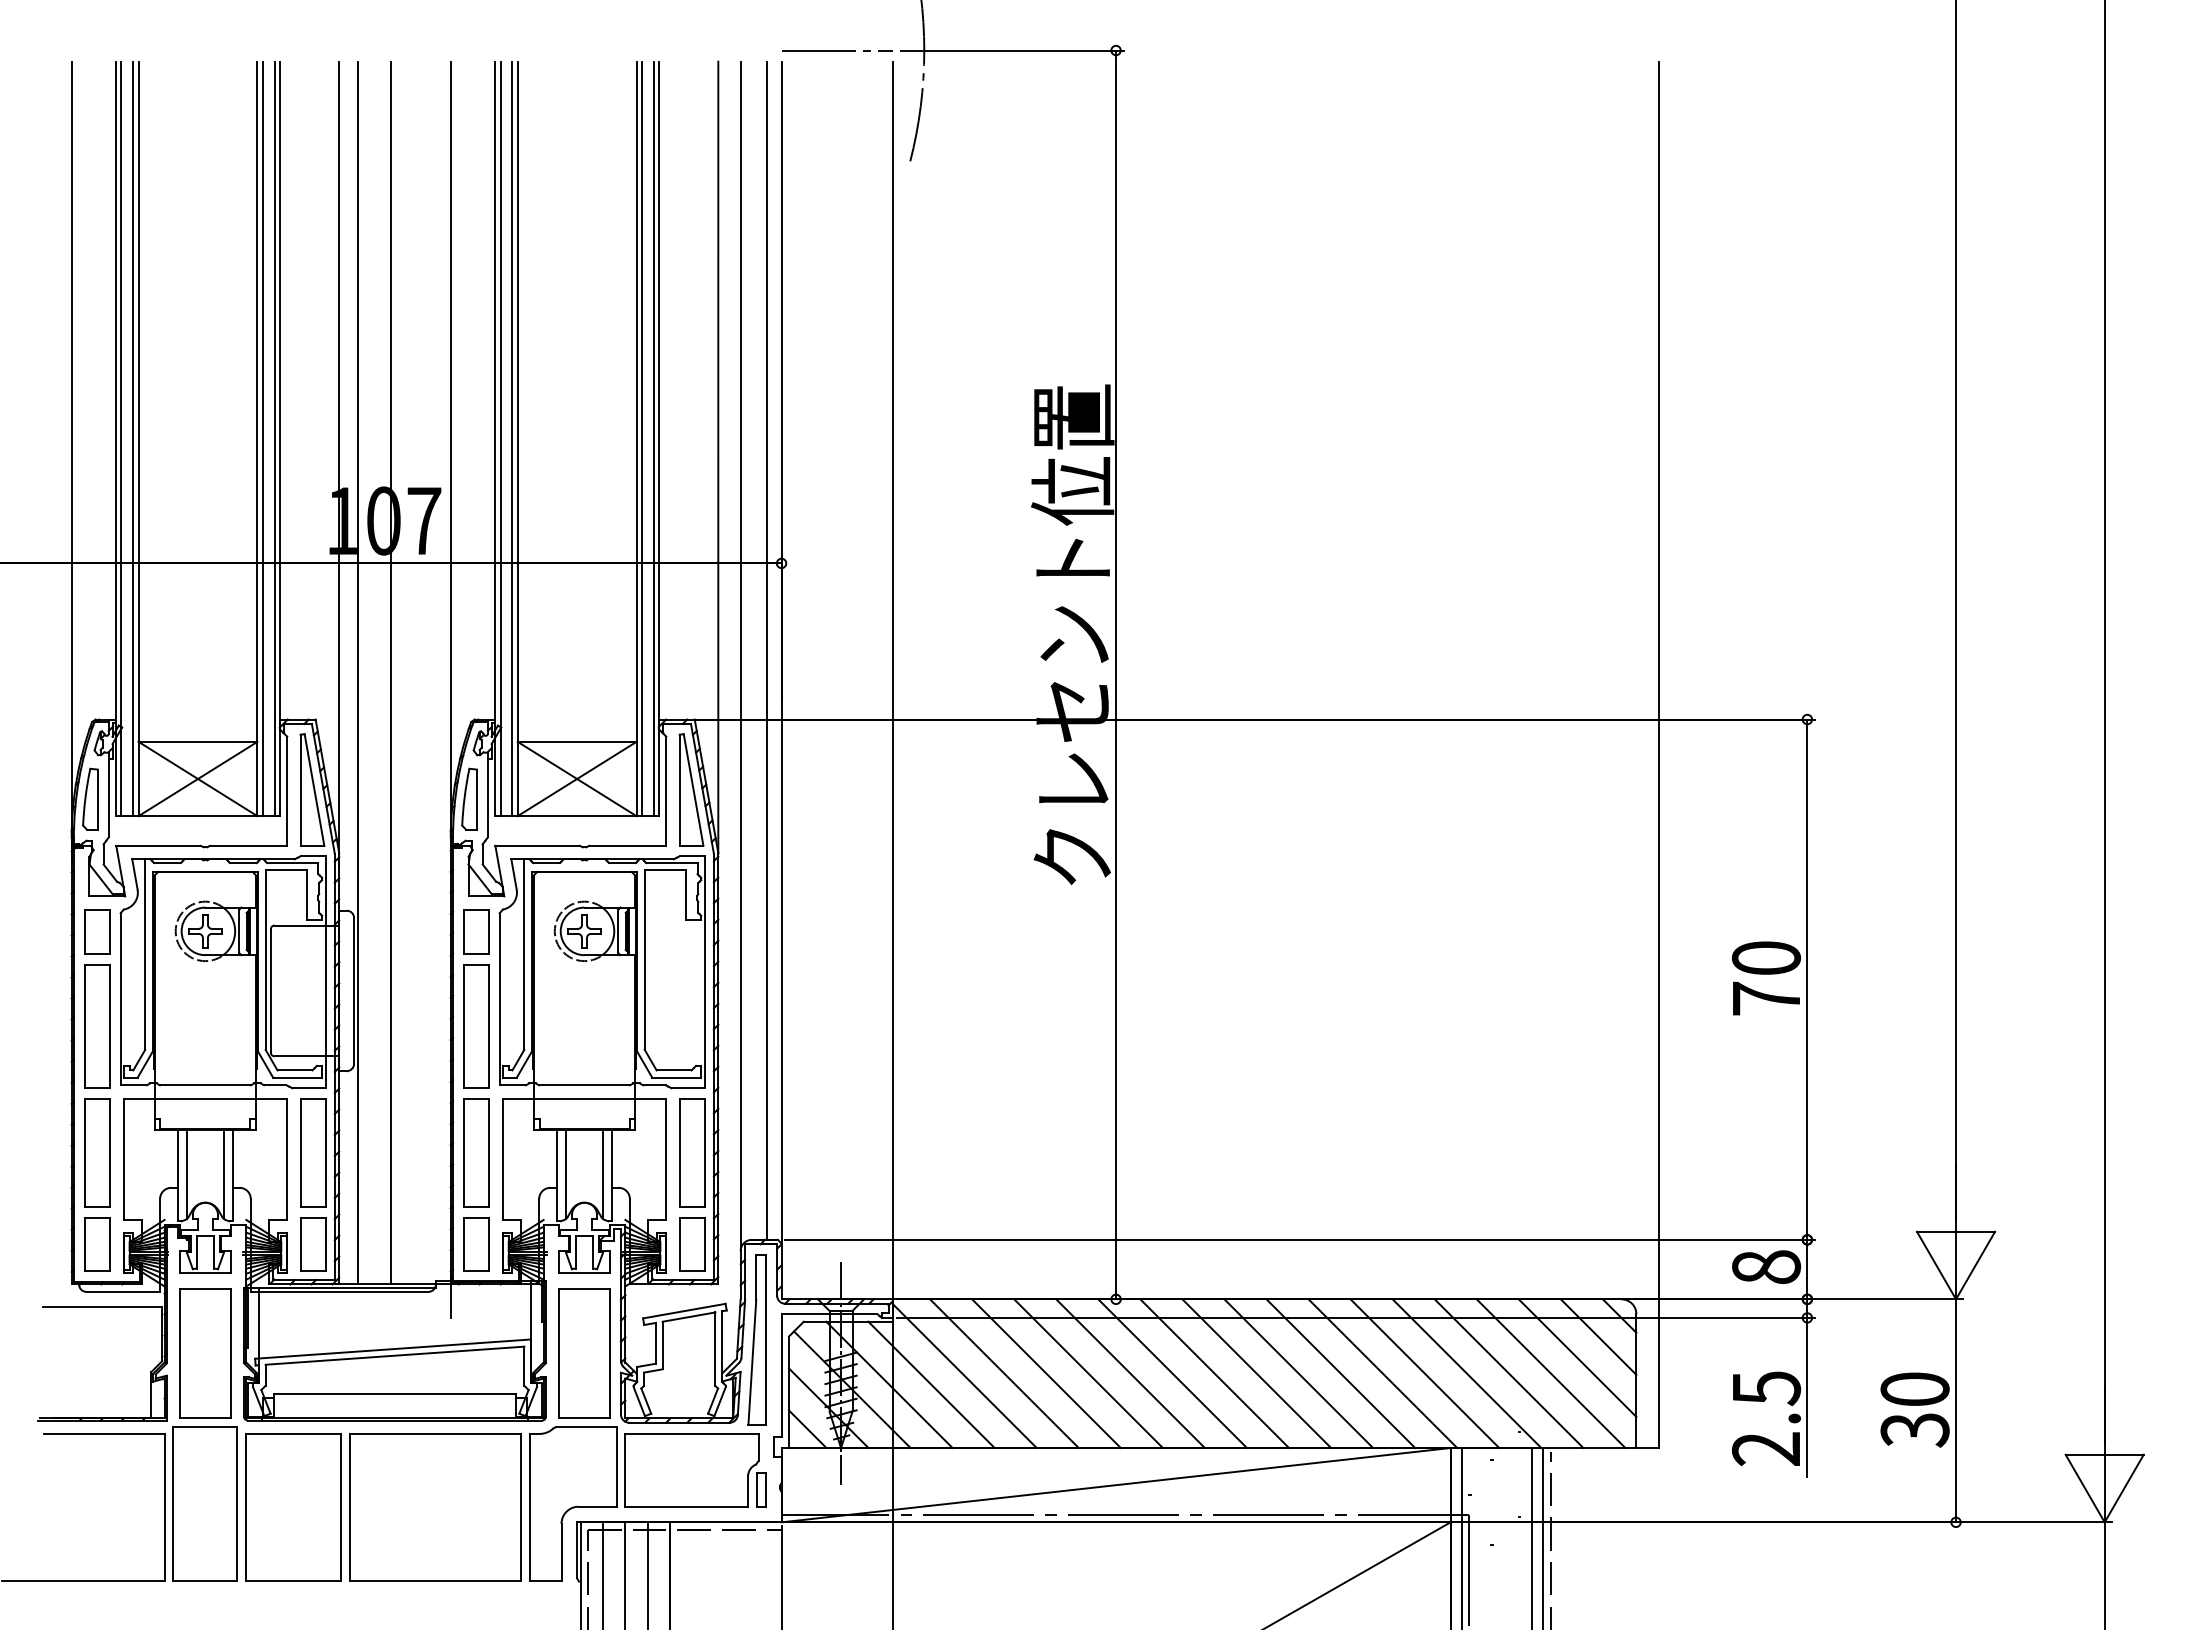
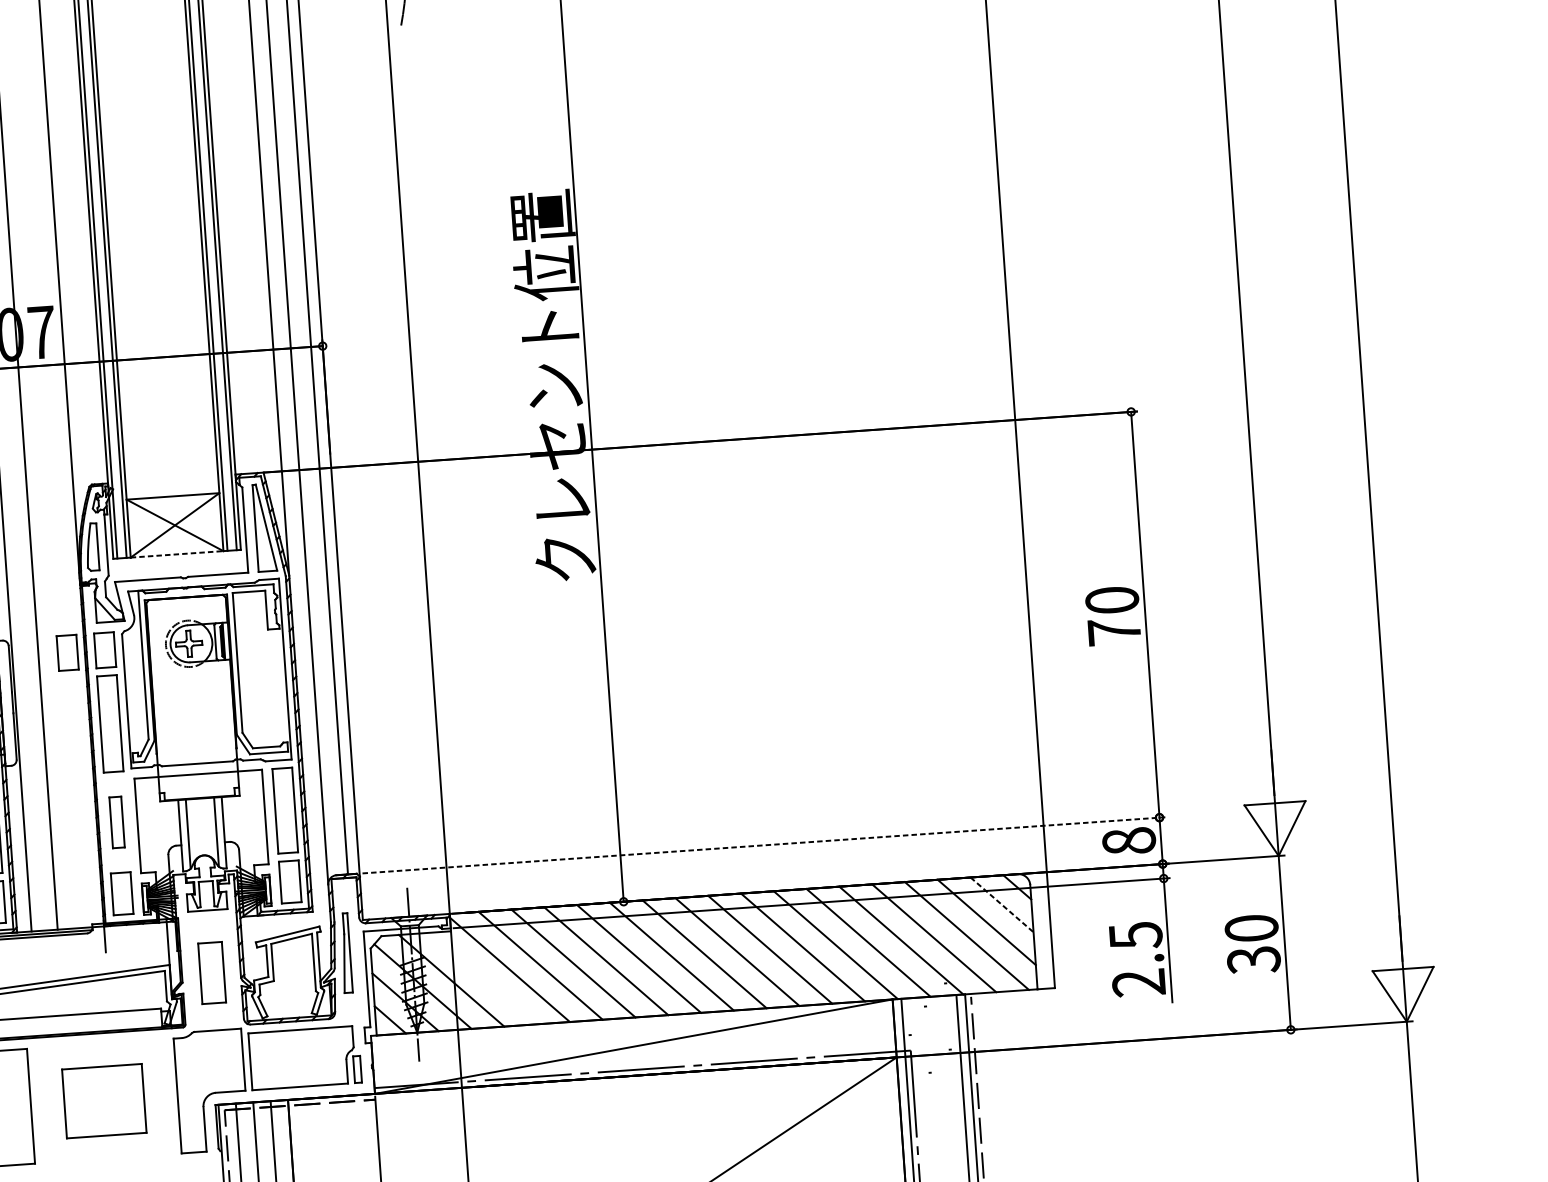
line: (577, 816) -> (177, 554), solid -> dashed
part: (428, 931) -> (67, 652), added
part: (476, 1152) -> (116, 822), size x0.6
line: (1300, 1239) -> (764, 845), solid -> dashed
line: (1598, 1337) -> (1001, 905), solid -> dashed
part: (756, 1339) -> (345, 952), size x0.6
part: (584, 1353) -> (212, 972), size x0.6
line: (931, 1384) -> (484, 978), removed
part: (435, 1507) -> (104, 1101), size x0.6

